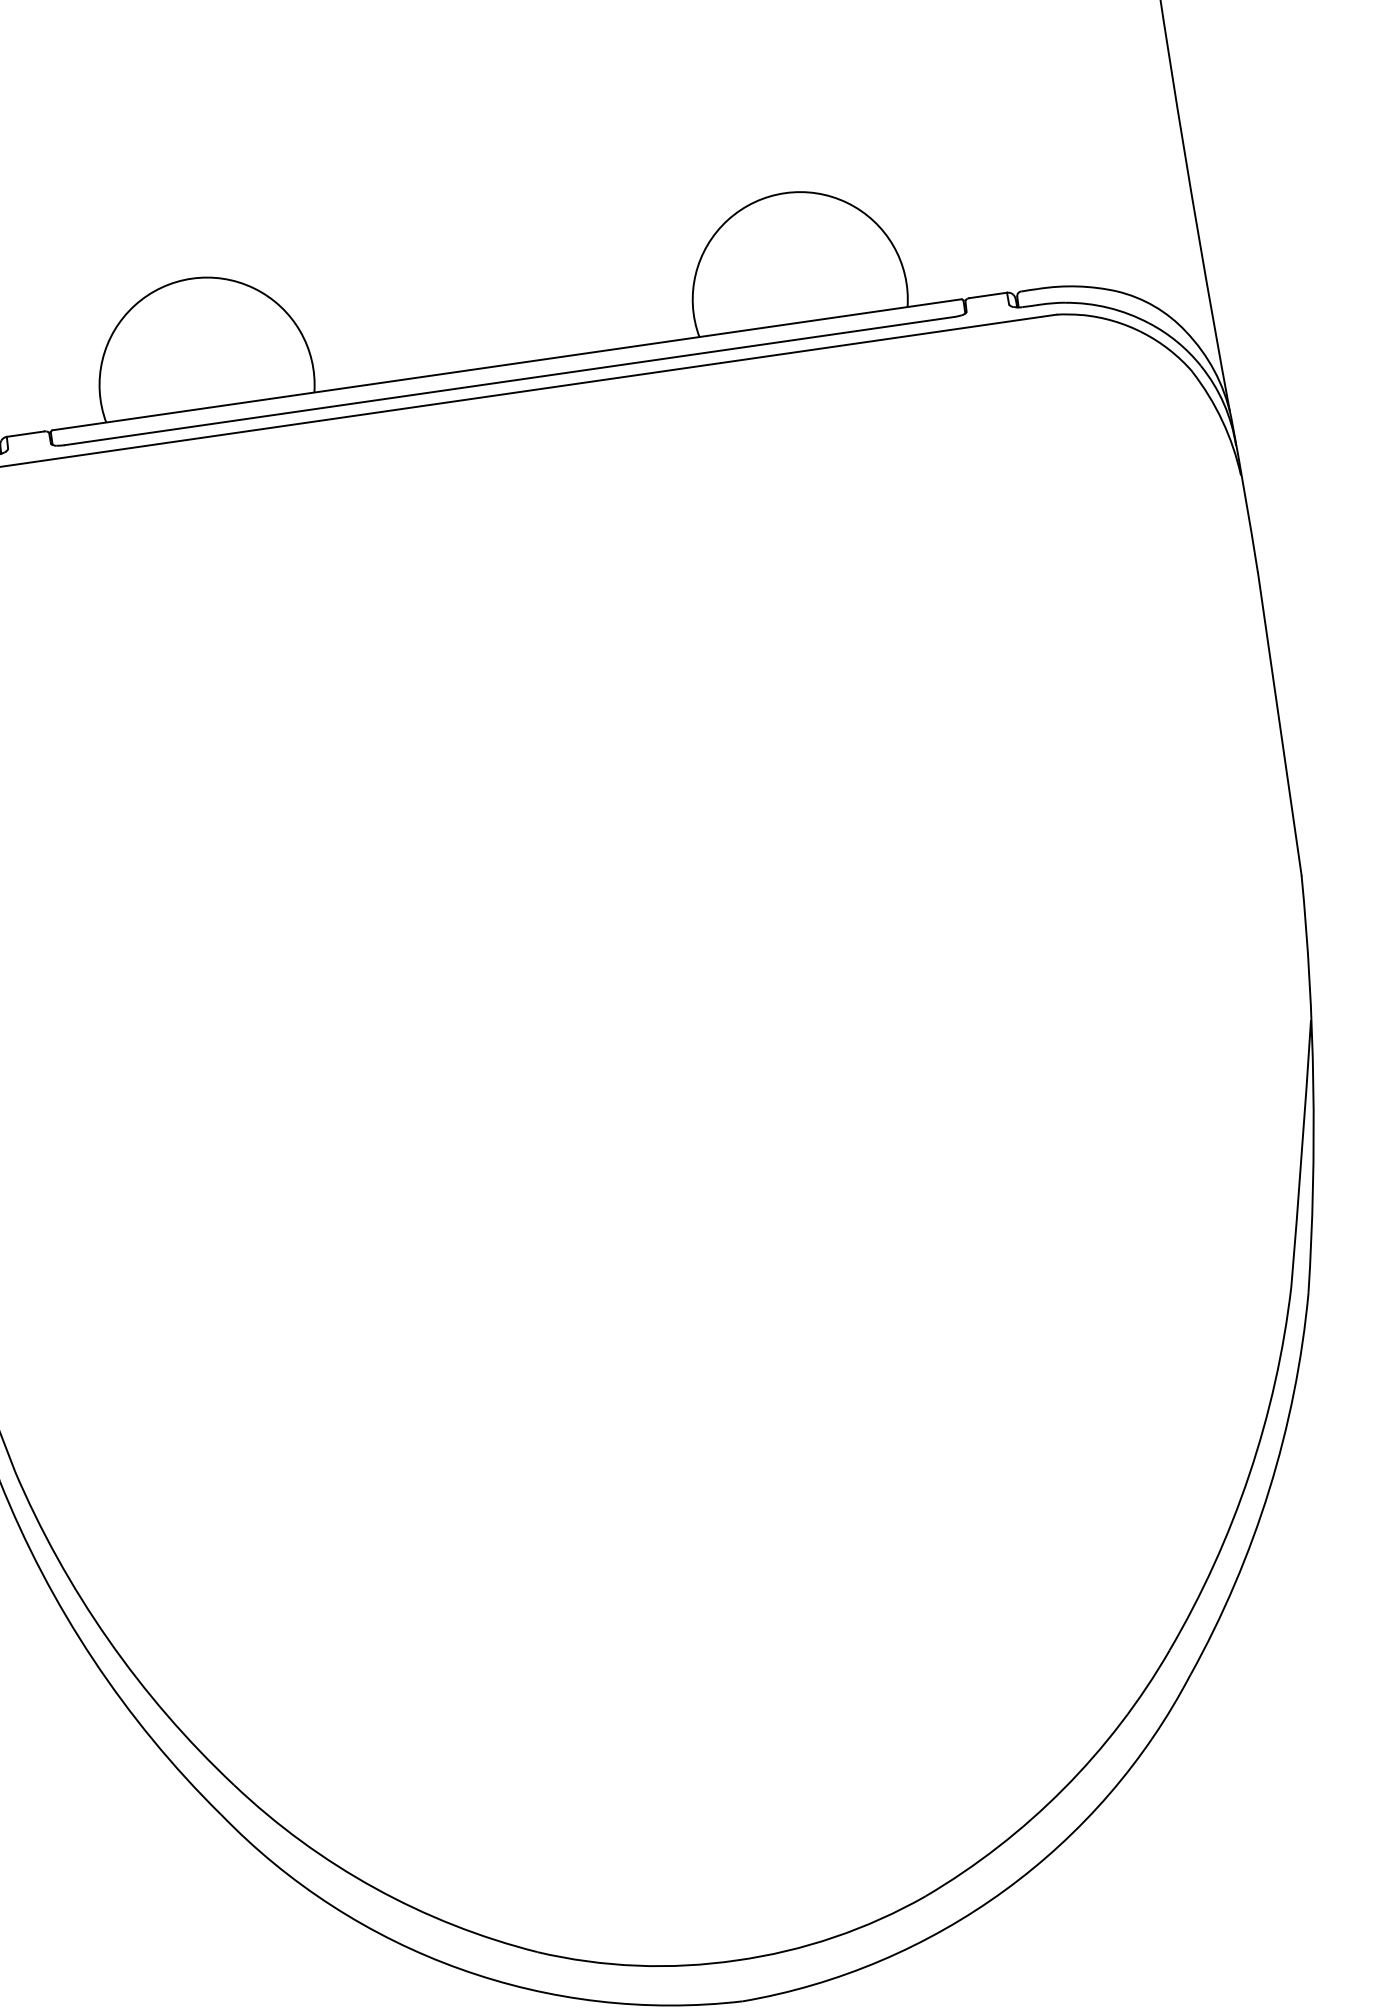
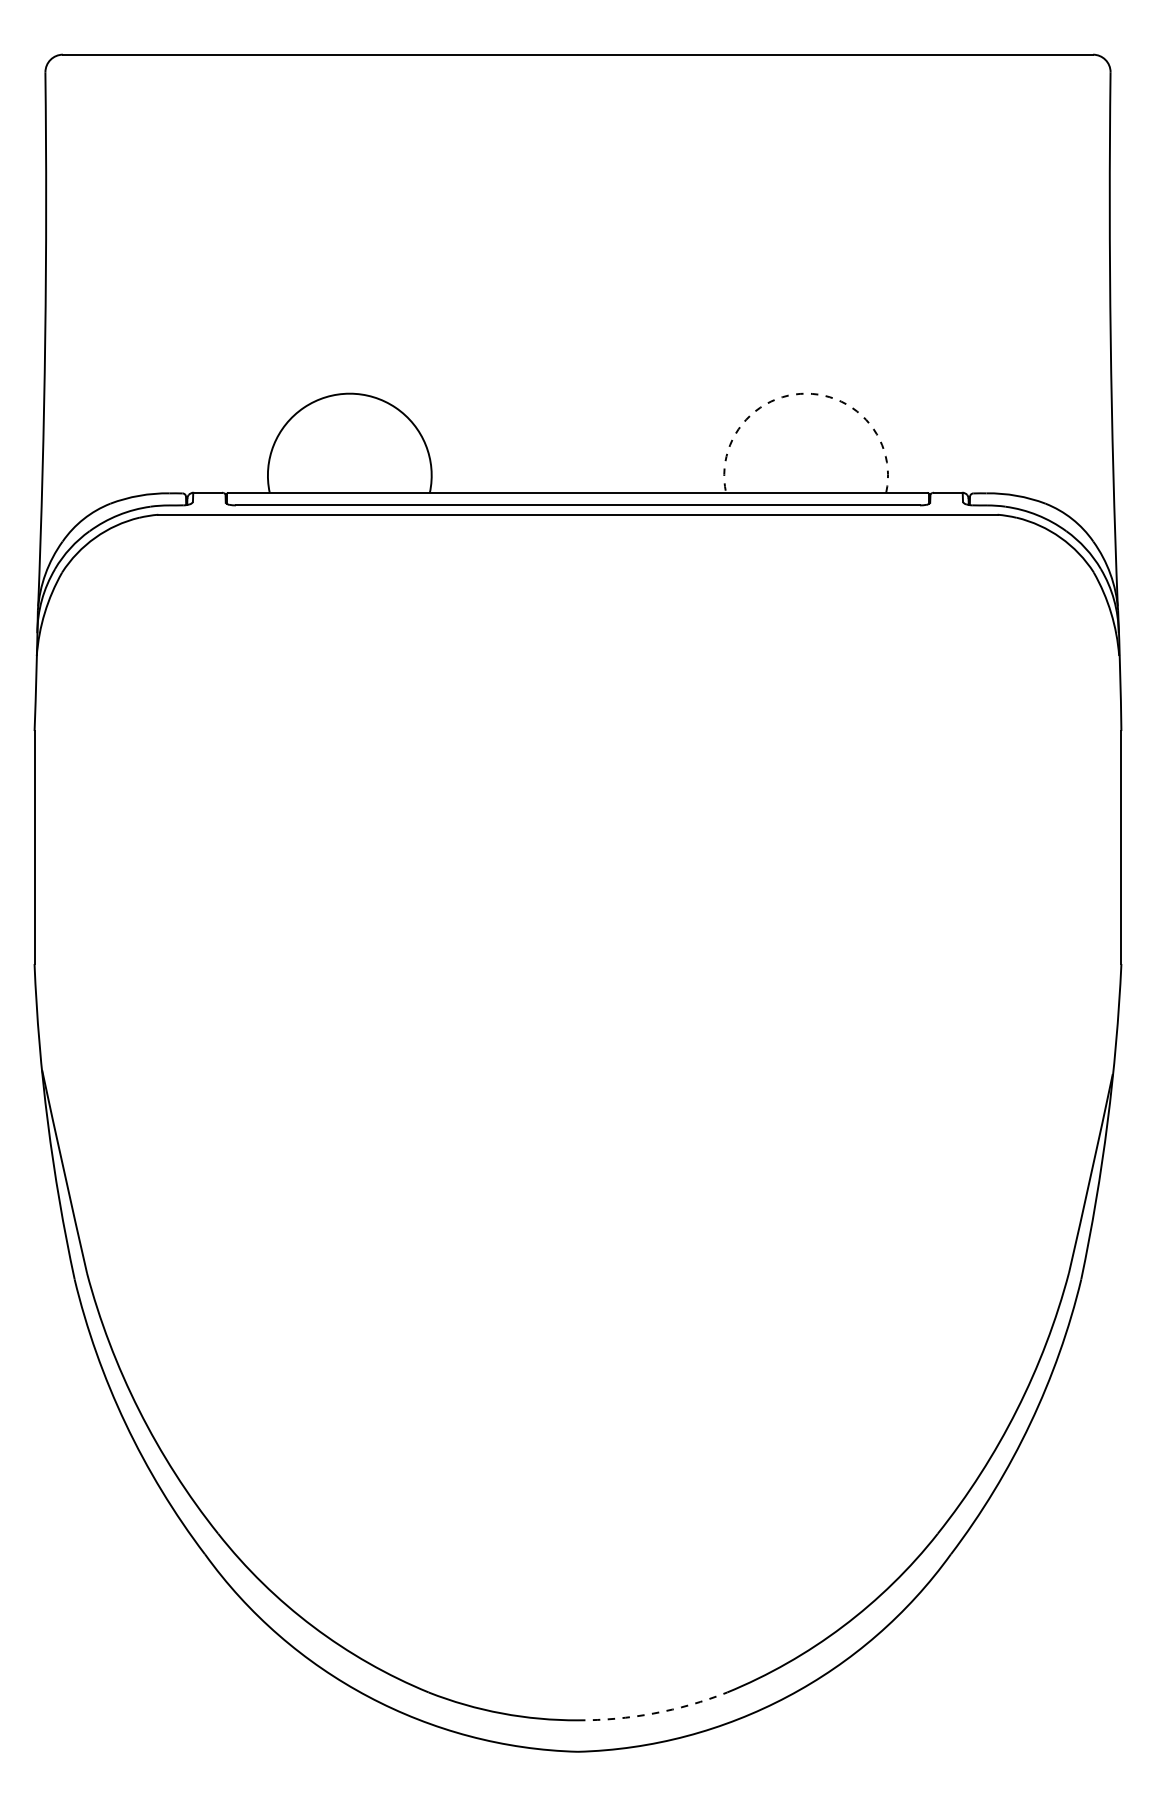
arc: (785, 192) -> (806, 393), solid -> dashed
arc: (833, 1937) -> (653, 1713), solid -> dashed

